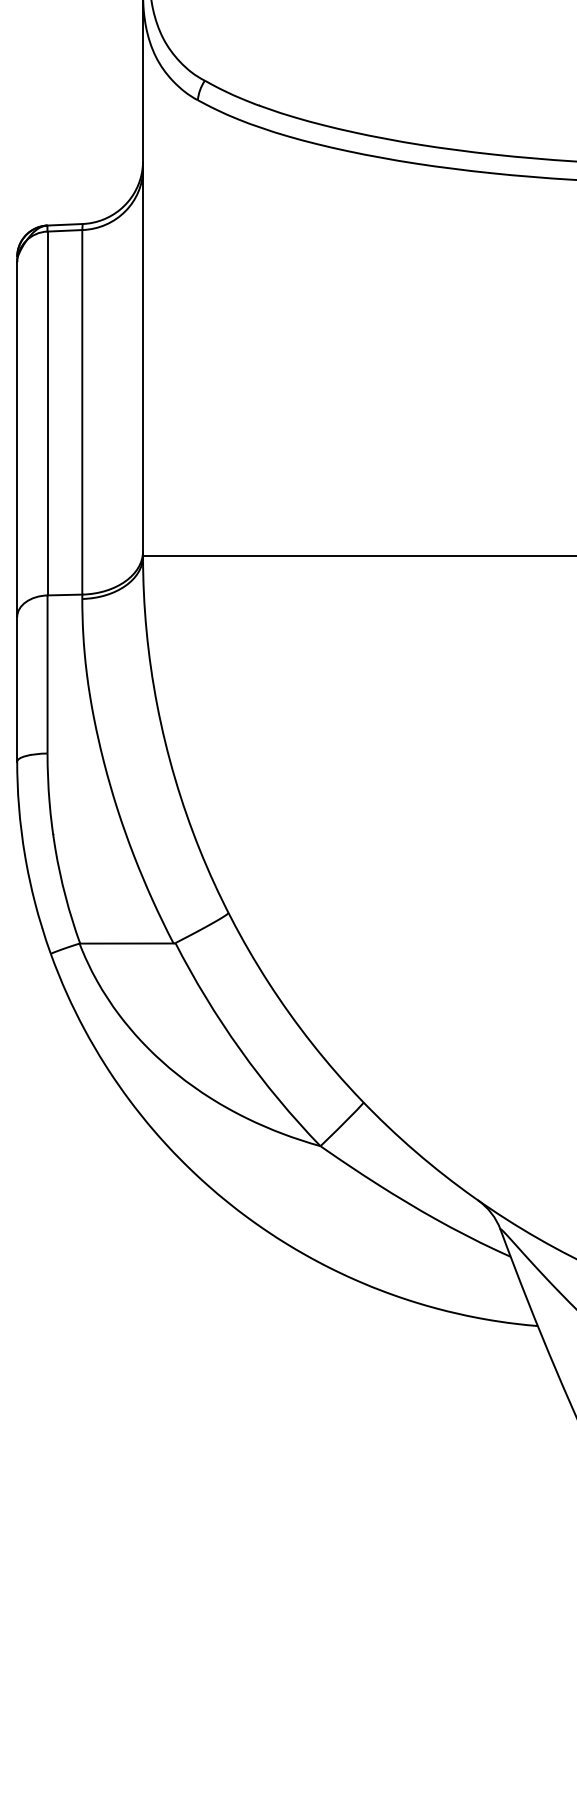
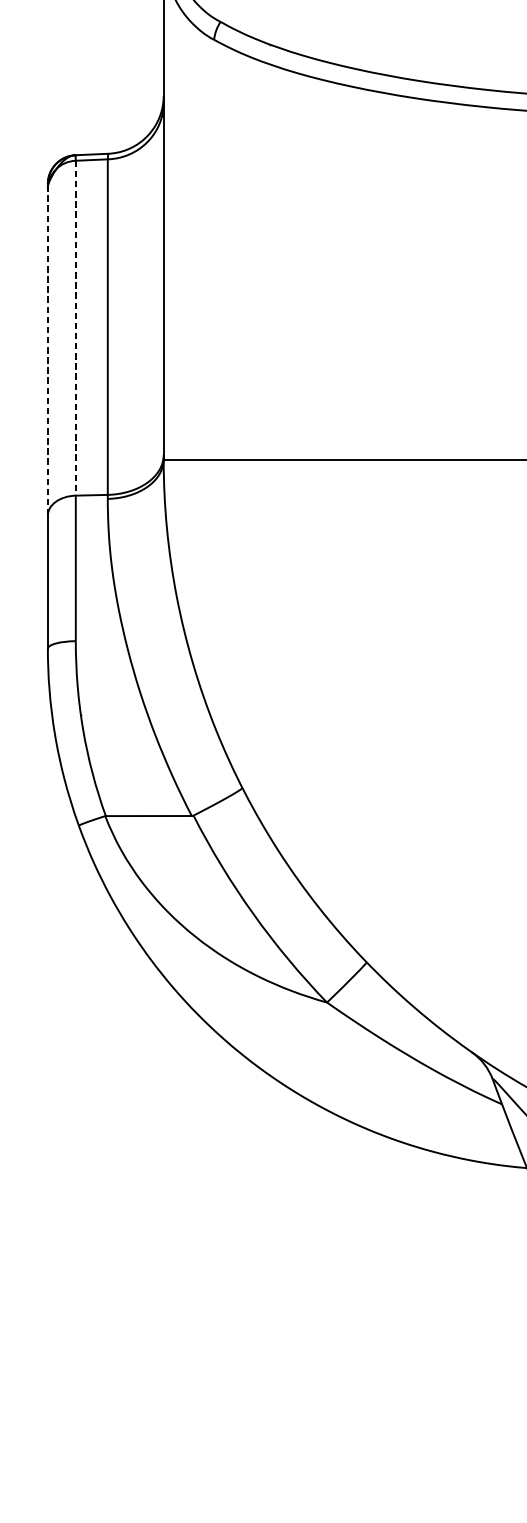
line: (47, 413) -> (75, 328), solid -> dashed
line: (17, 439) -> (48, 352), solid -> dashed

